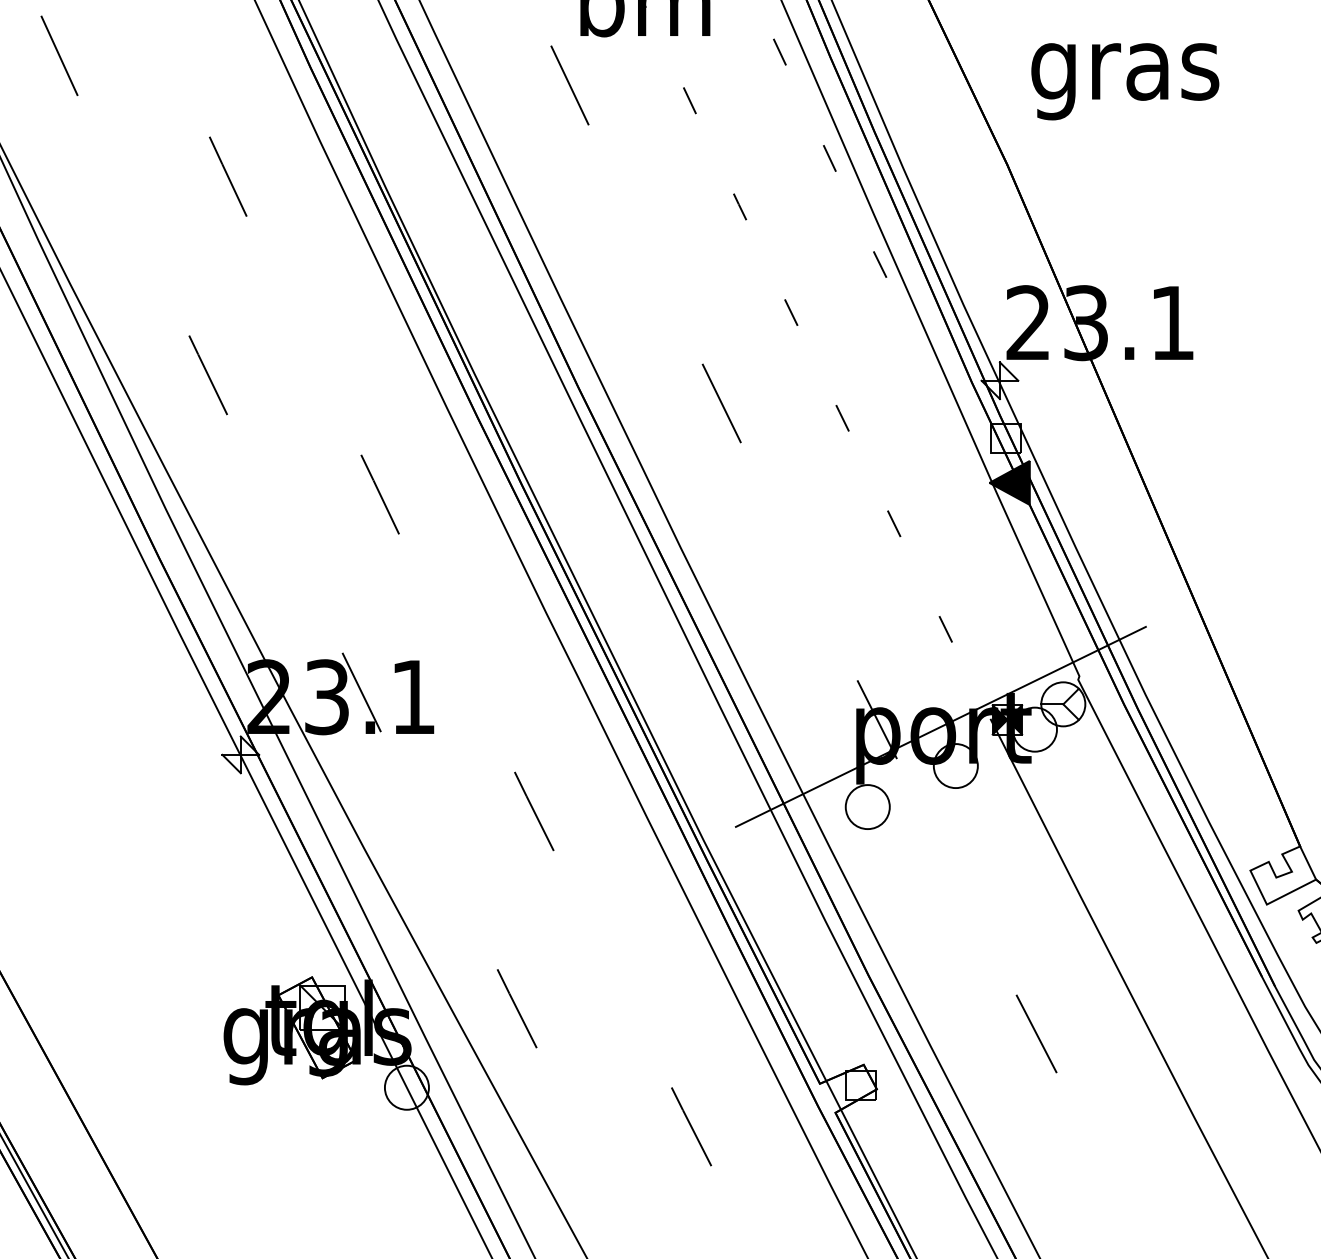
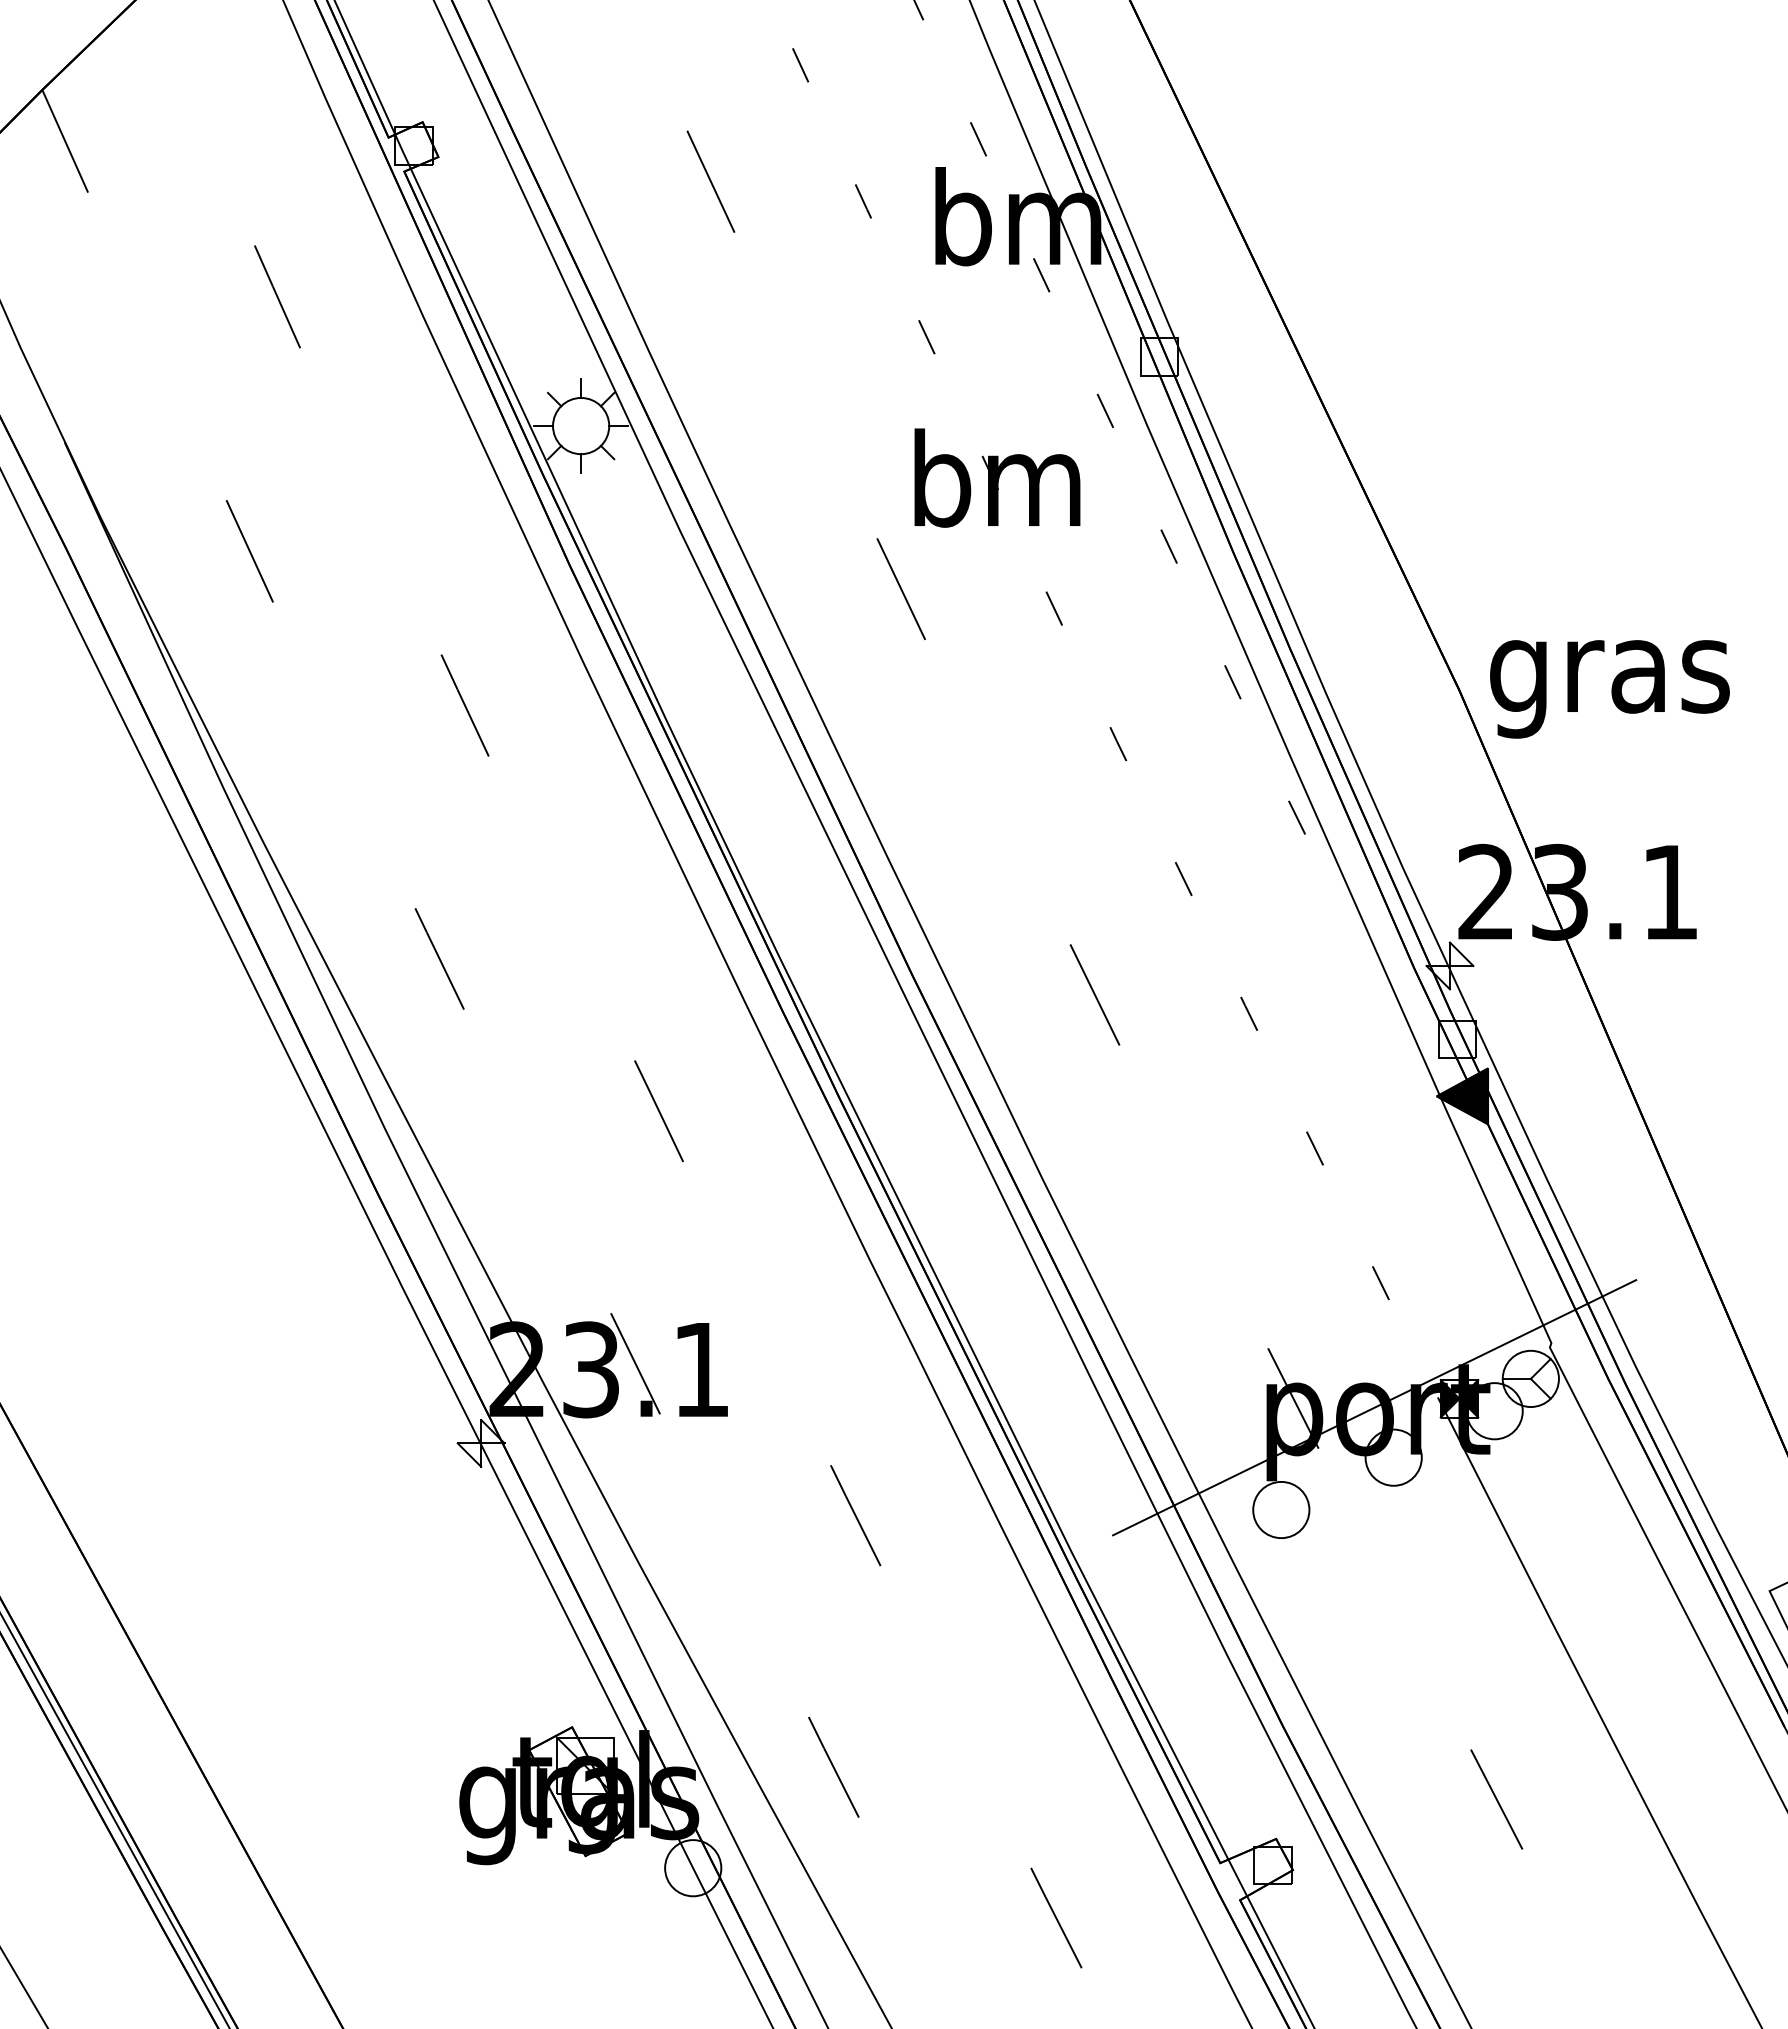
text: (1124, 81) -> (1609, 689), moved

